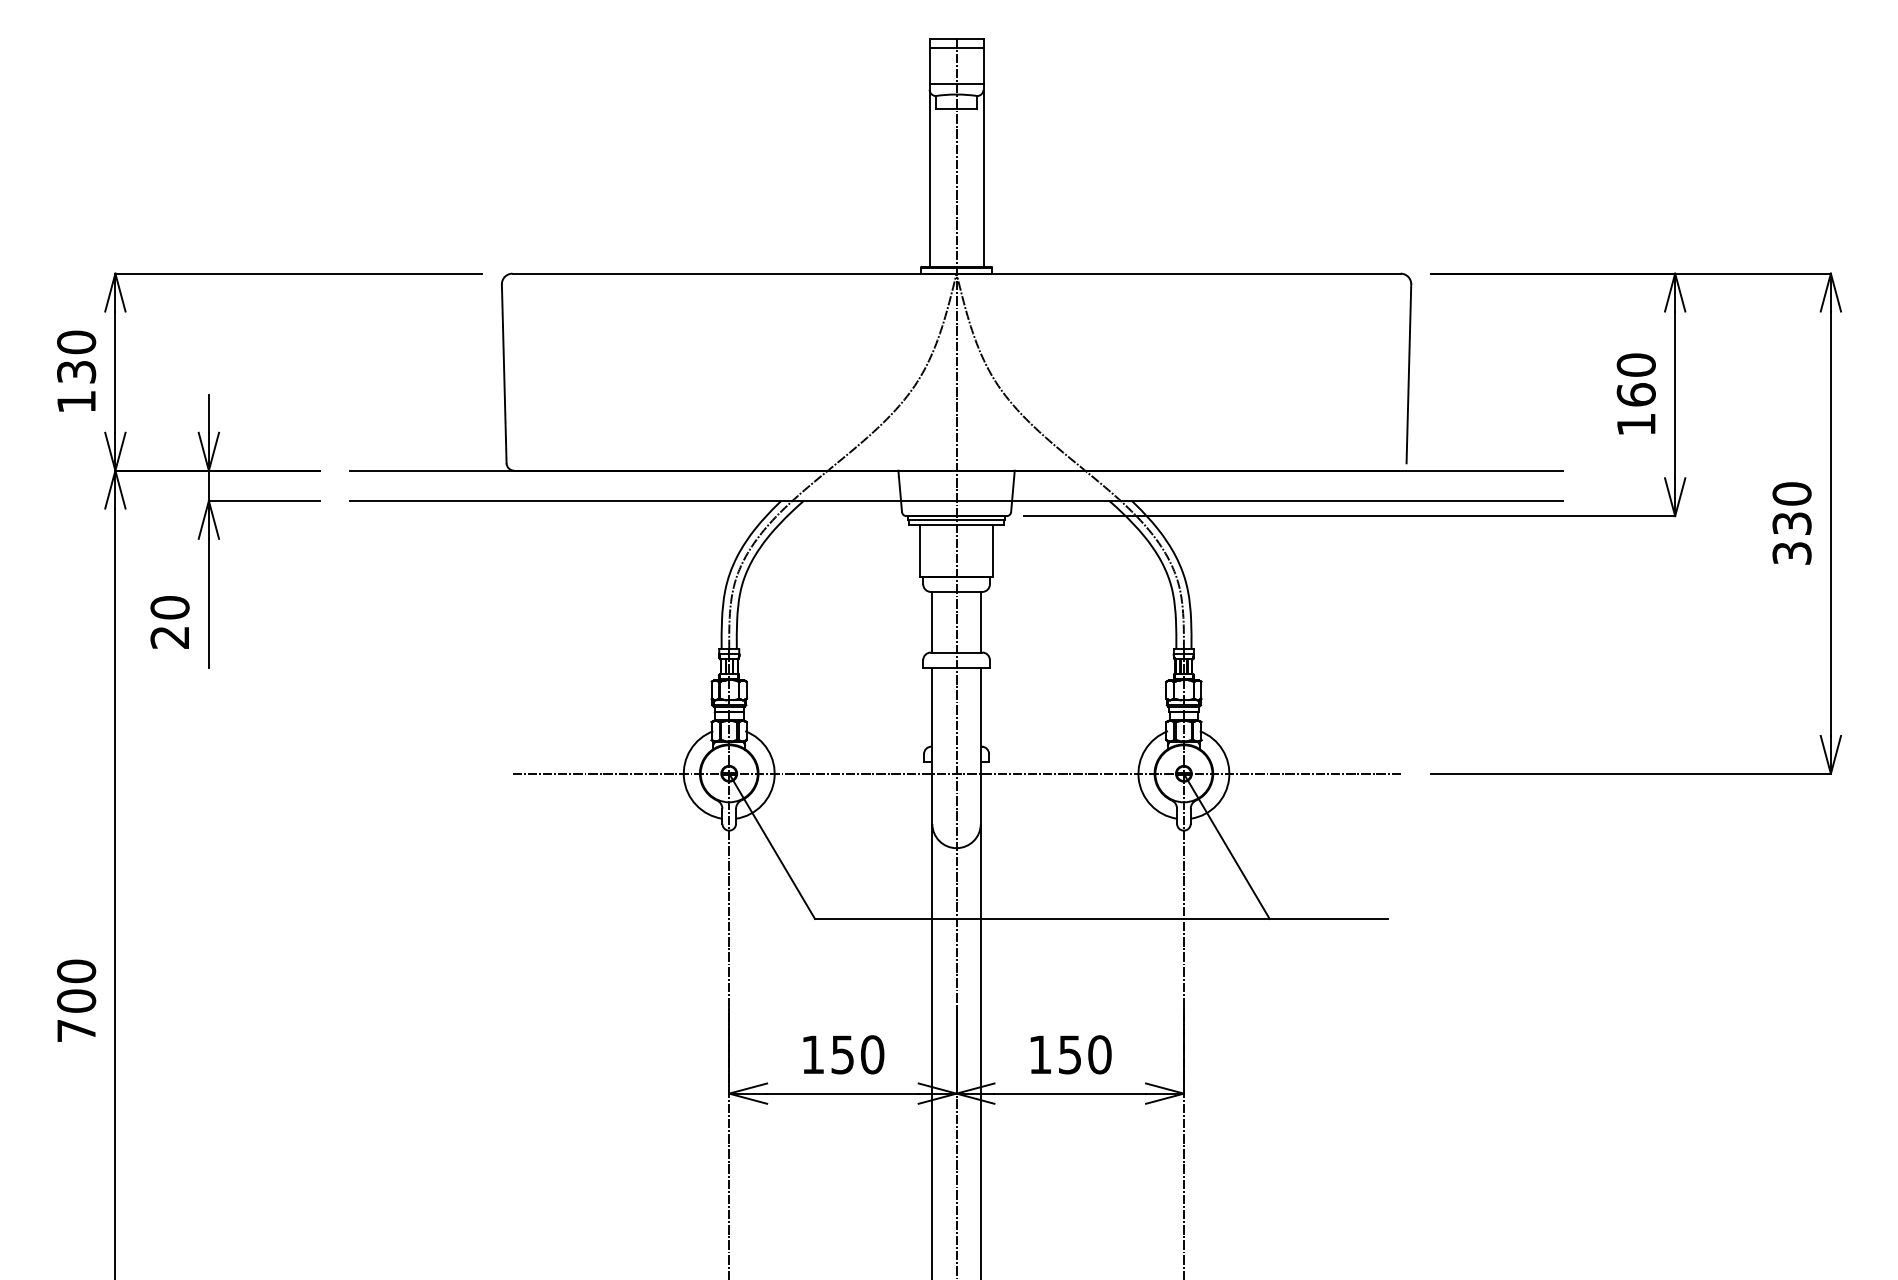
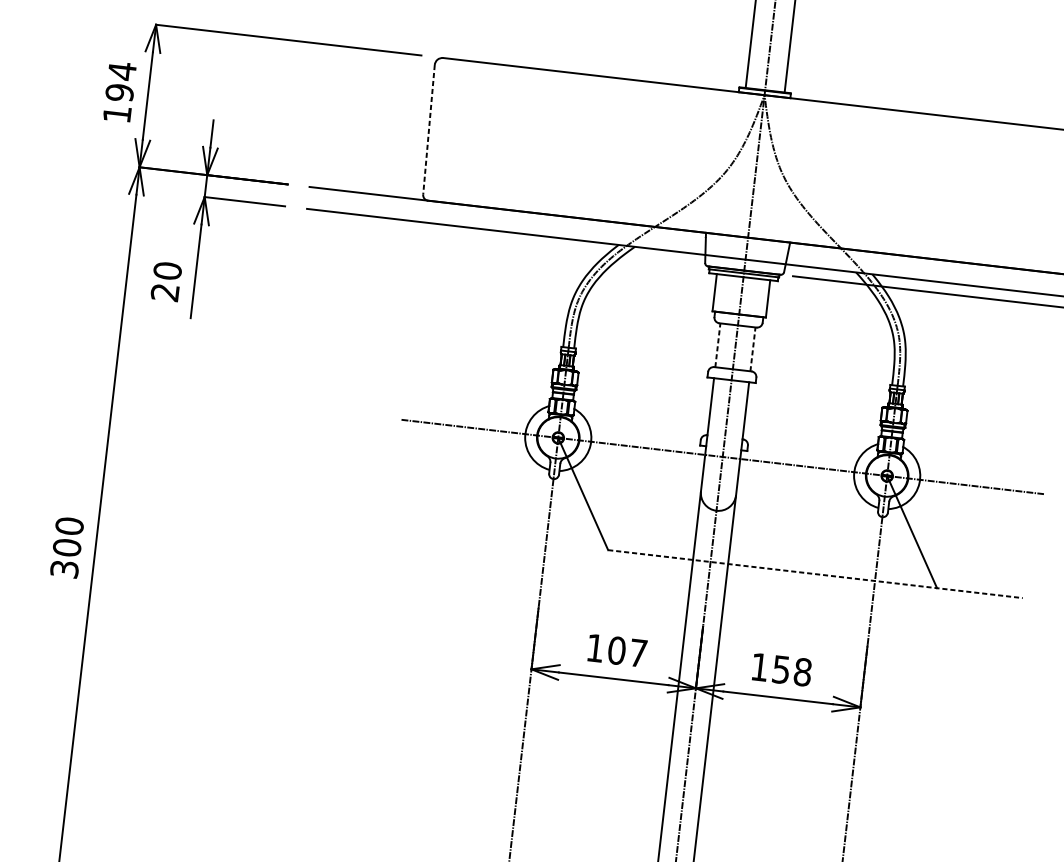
text: (76, 356) -> (121, 81), 130 -> 194
line: (504, 374) -> (429, 130), solid -> dashed
line: (932, 621) -> (718, 344), solid -> dashed
line: (980, 621) -> (752, 348), solid -> dashed
line: (1101, 918) -> (815, 573), solid -> dashed
text: (76, 1030) -> (64, 569), 700 -> 300
text: (857, 1054) -> (627, 651), 150 -> 107
text: (1099, 1054) -> (802, 671), 150 -> 158

